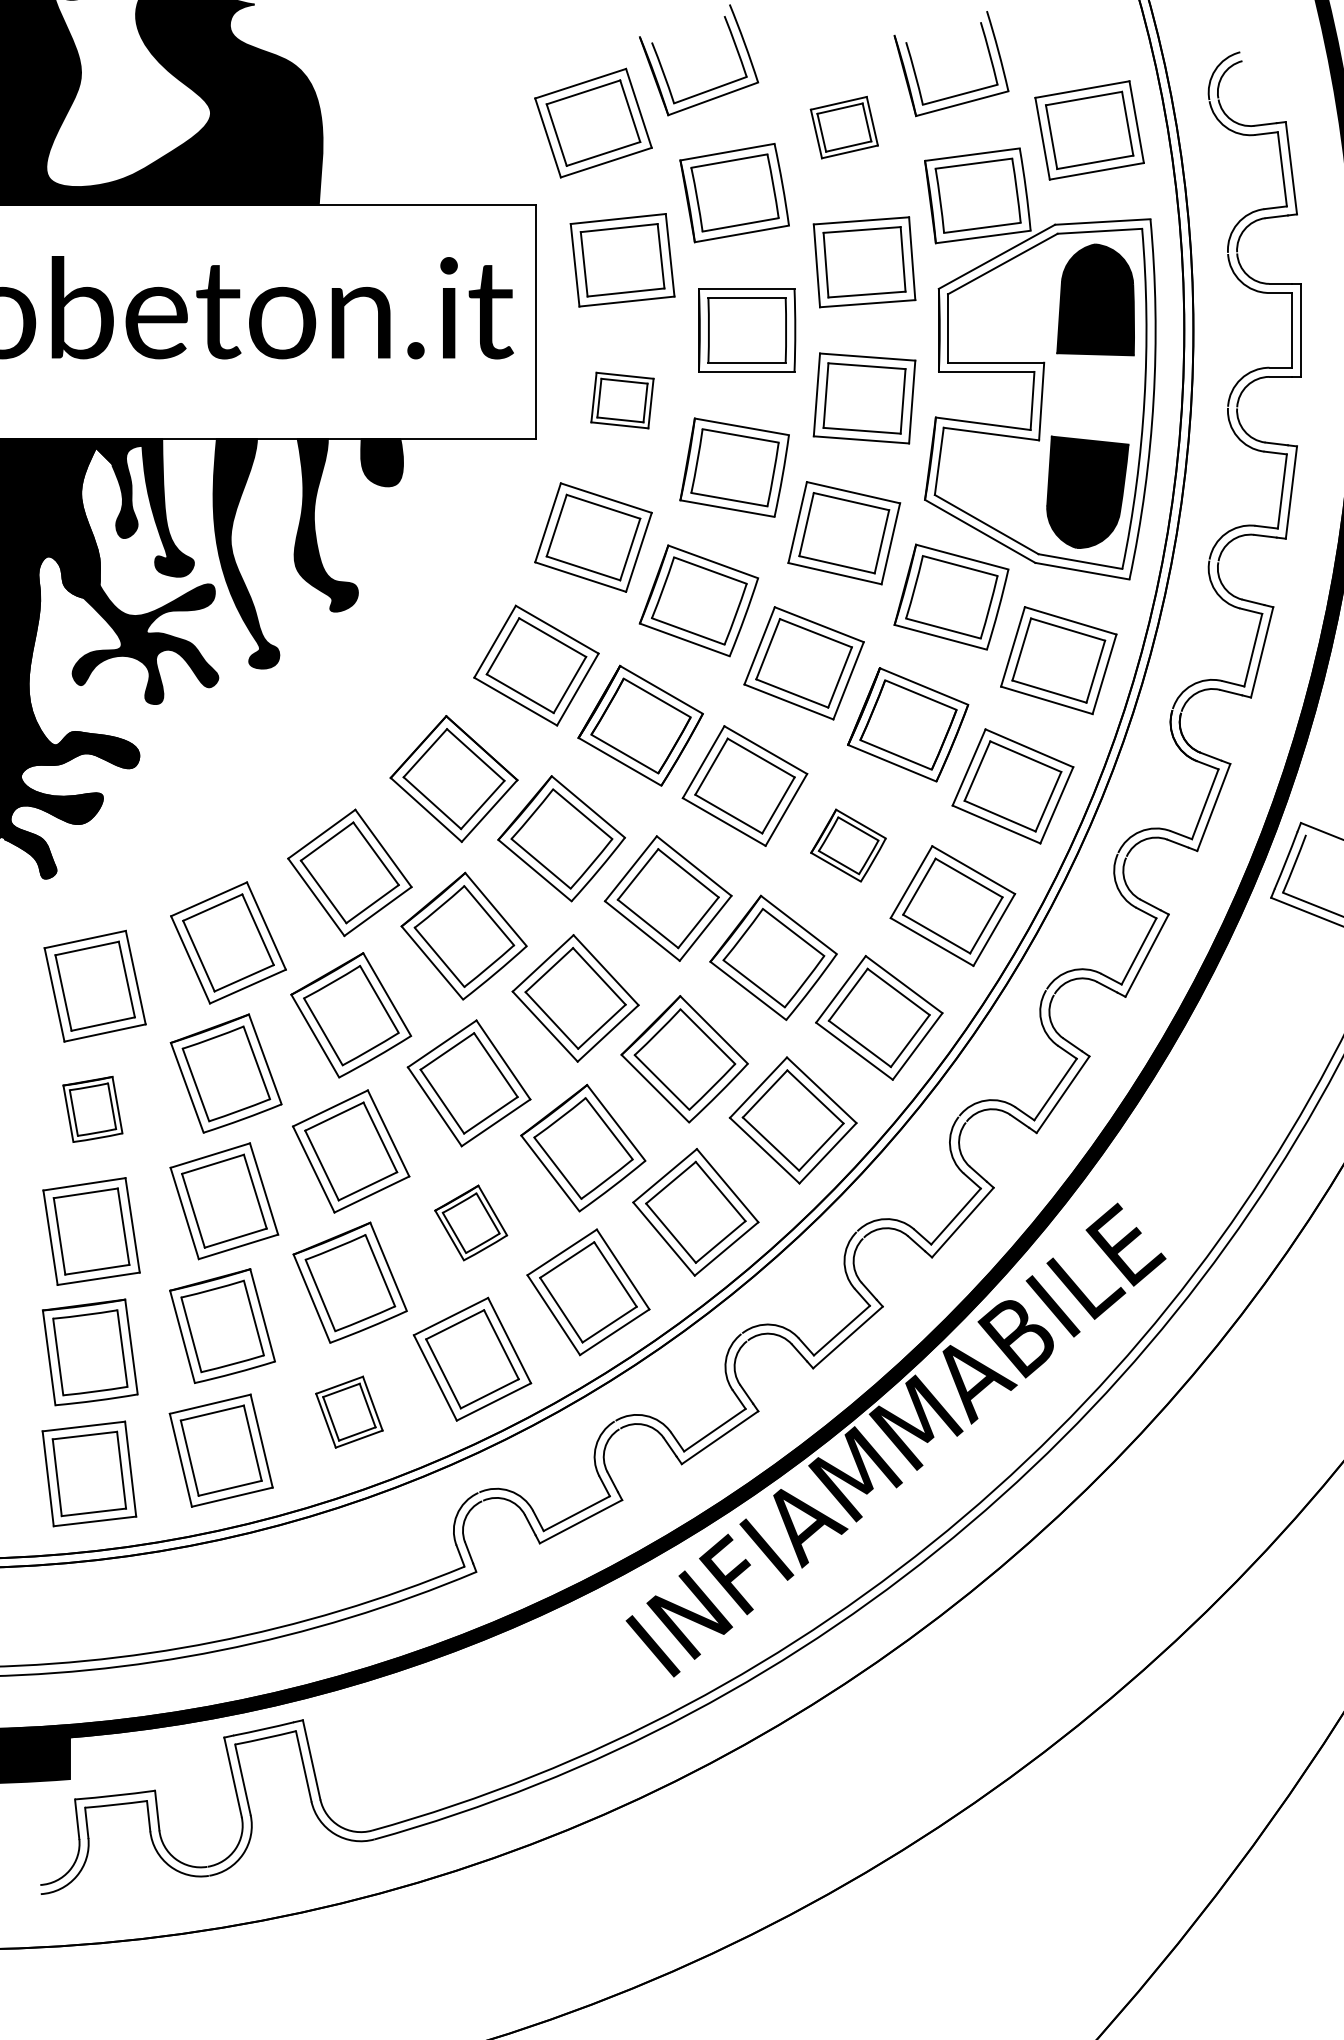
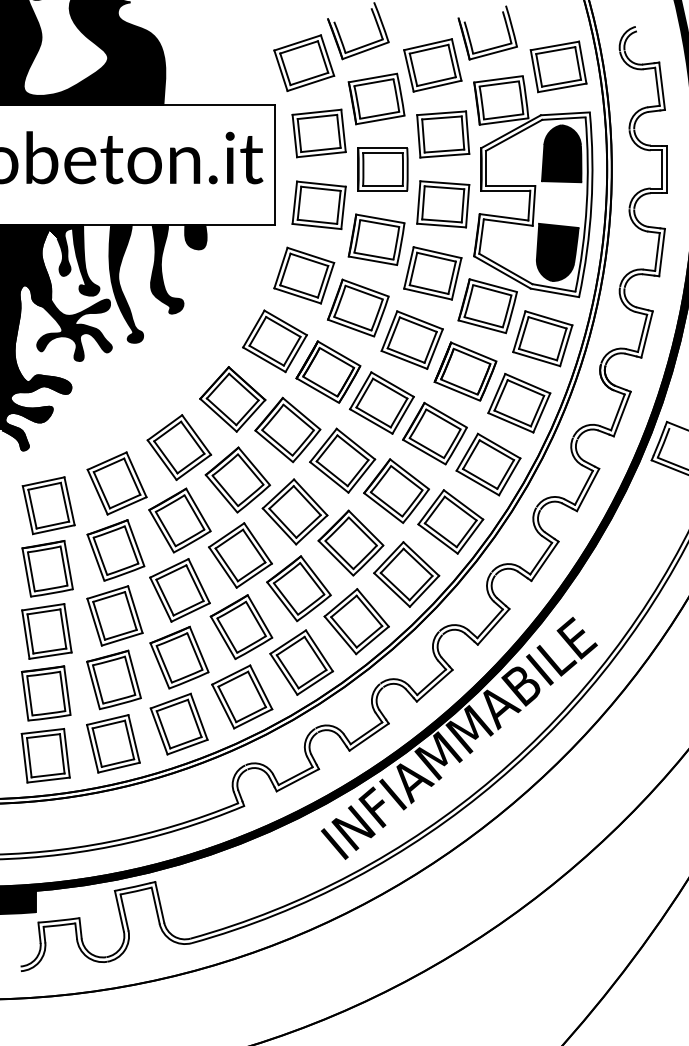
part: (843, 127) -> (432, 65), size x1.67
part: (621, 400) -> (318, 205), size x1.67
part: (847, 845) -> (434, 433), size x1.67
part: (92, 1108) -> (47, 568), size x1.67
part: (471, 1221) -> (241, 626), size x1.67
part: (348, 1411) -> (178, 723), size x1.67

